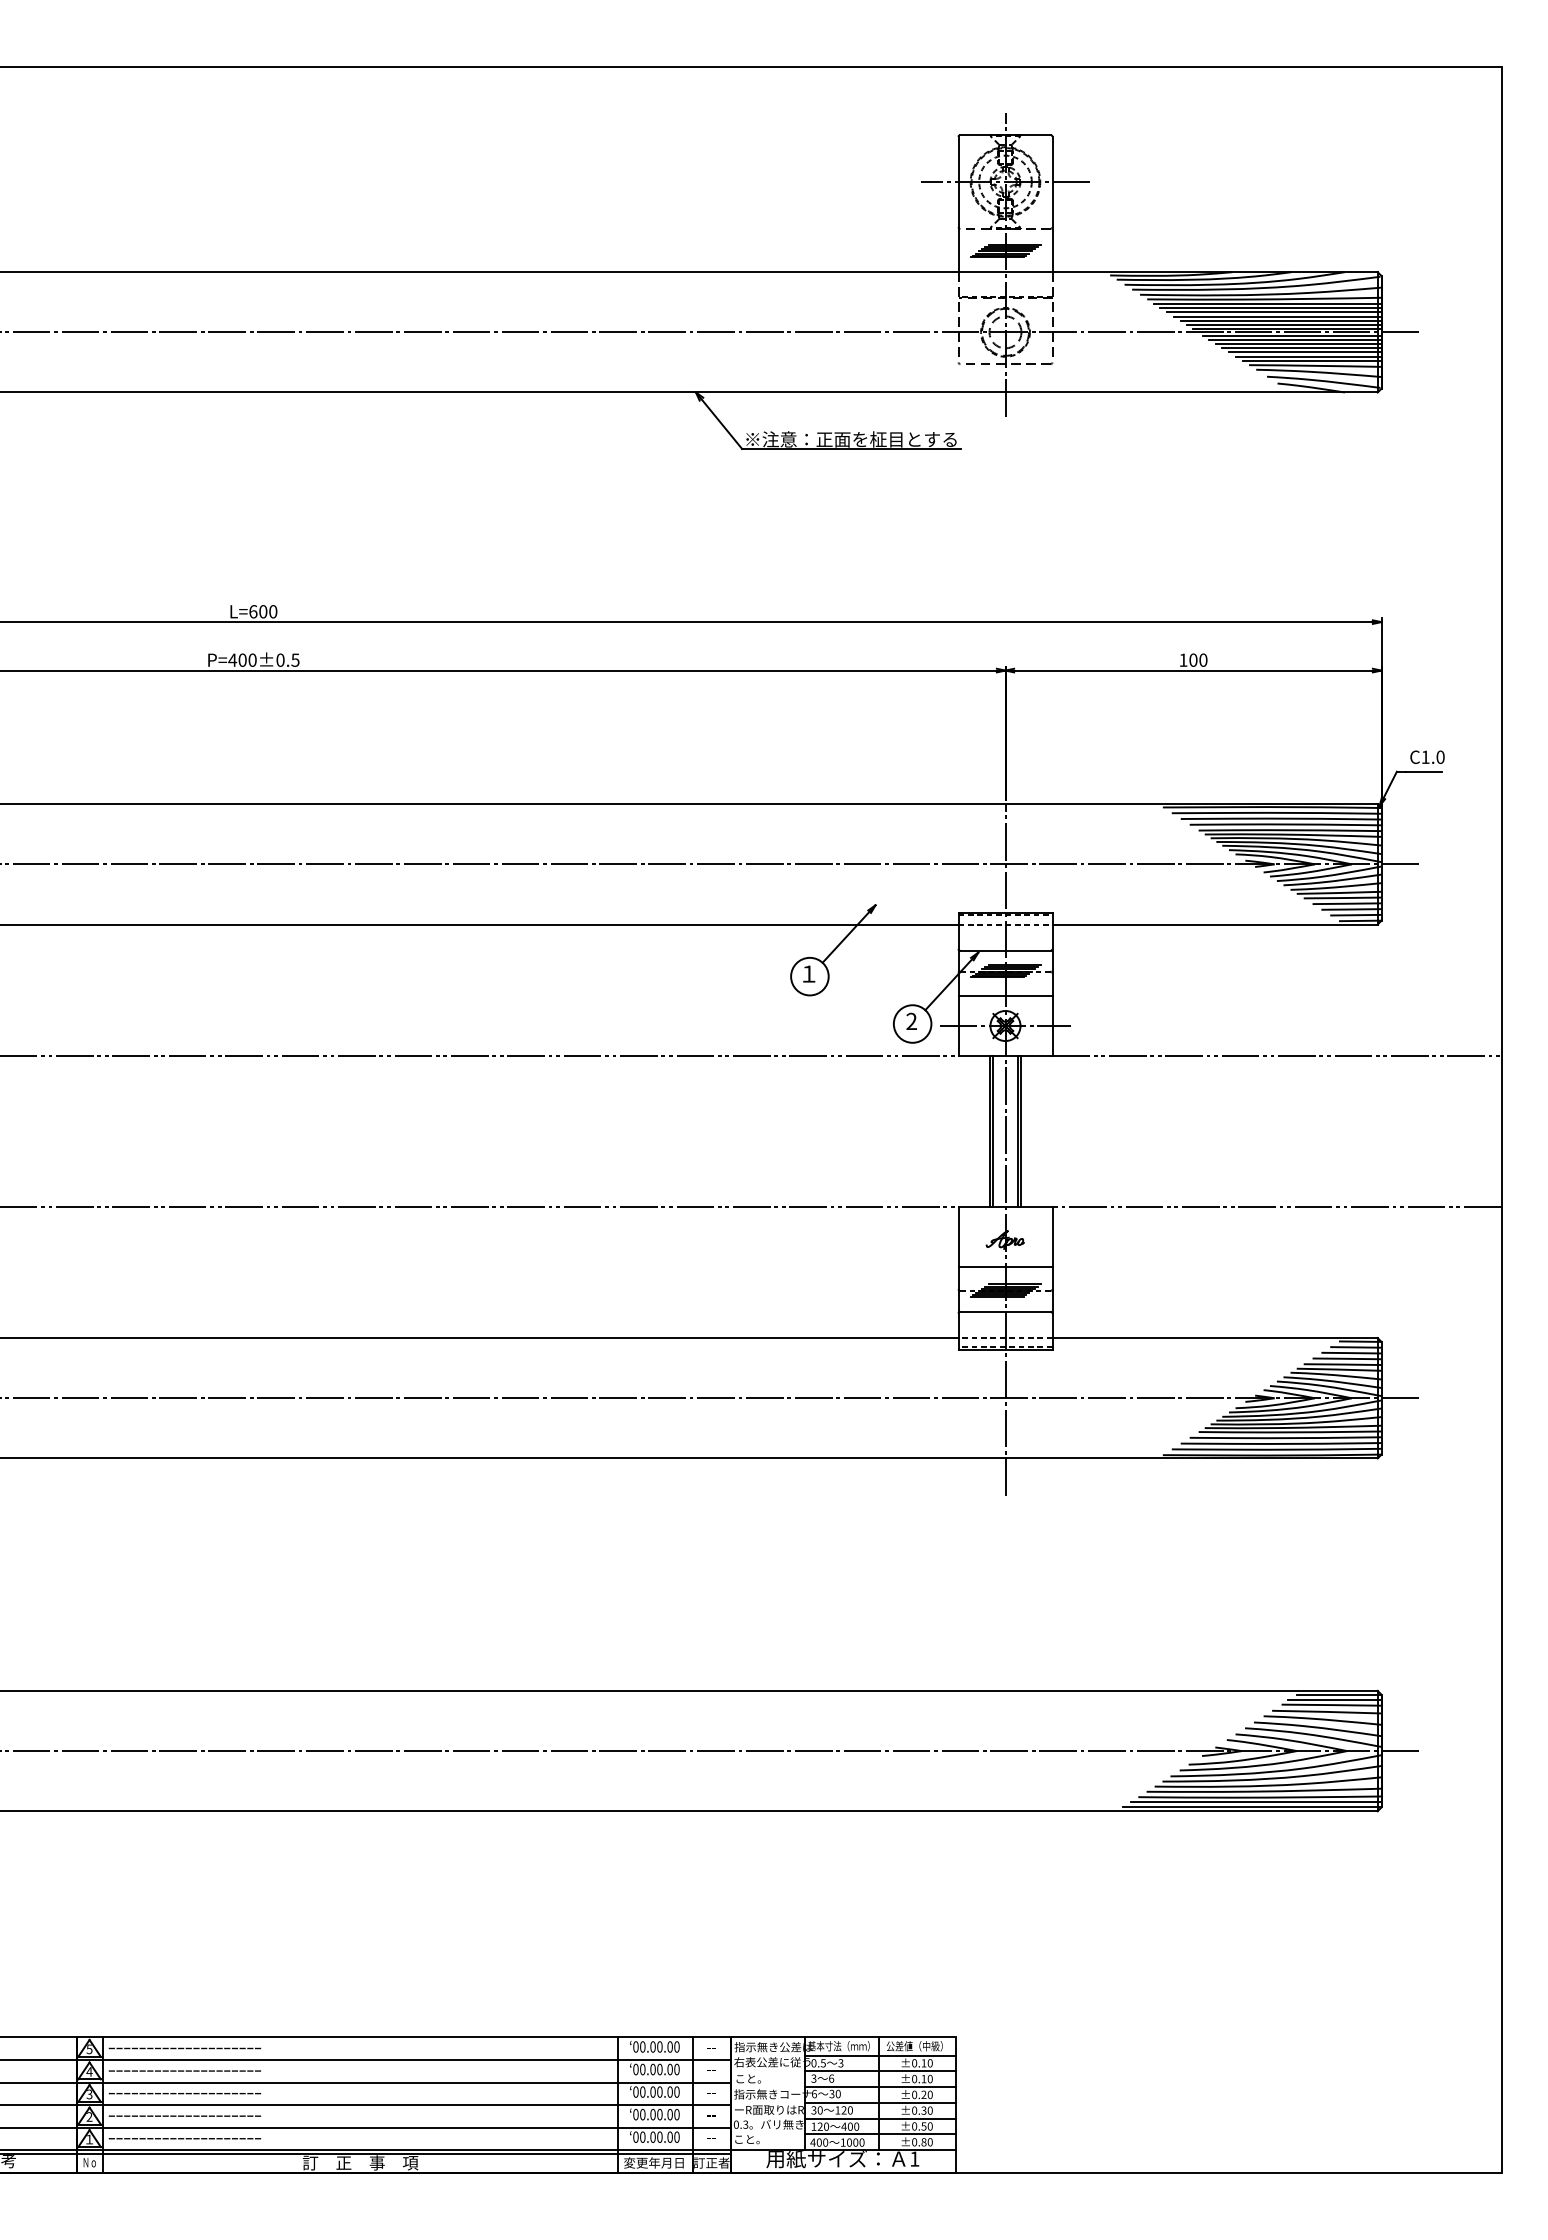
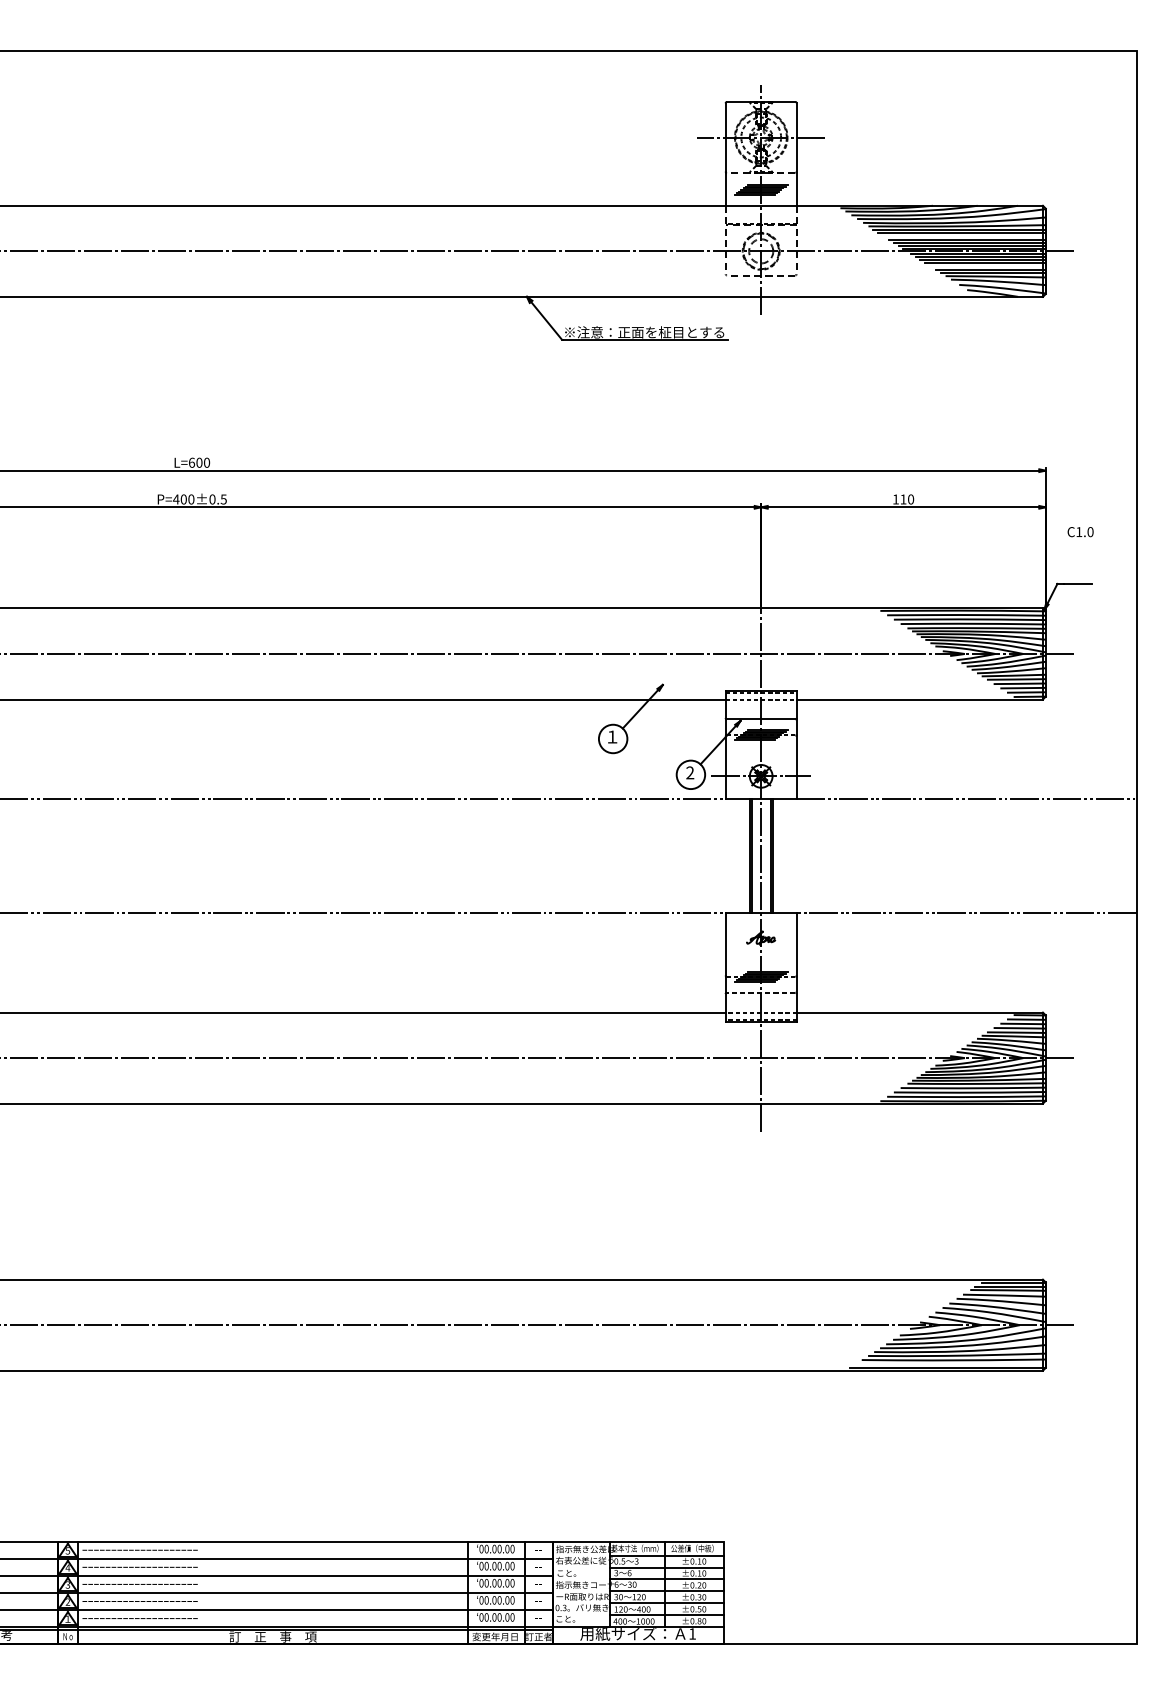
line: (1274, 312) -> (964, 236), removed
line: (1305, 352) -> (988, 266), removed
text: (1193, 659) -> (903, 498), 100 -> 110
text: (1427, 756) -> (1080, 531), moved
line: (1005, 995) -> (761, 753), removed
line: (1005, 1266) -> (761, 958), removed
line: (1005, 1311) -> (761, 992), solid -> dashed
line: (1256, 1801) -> (951, 1363), removed

